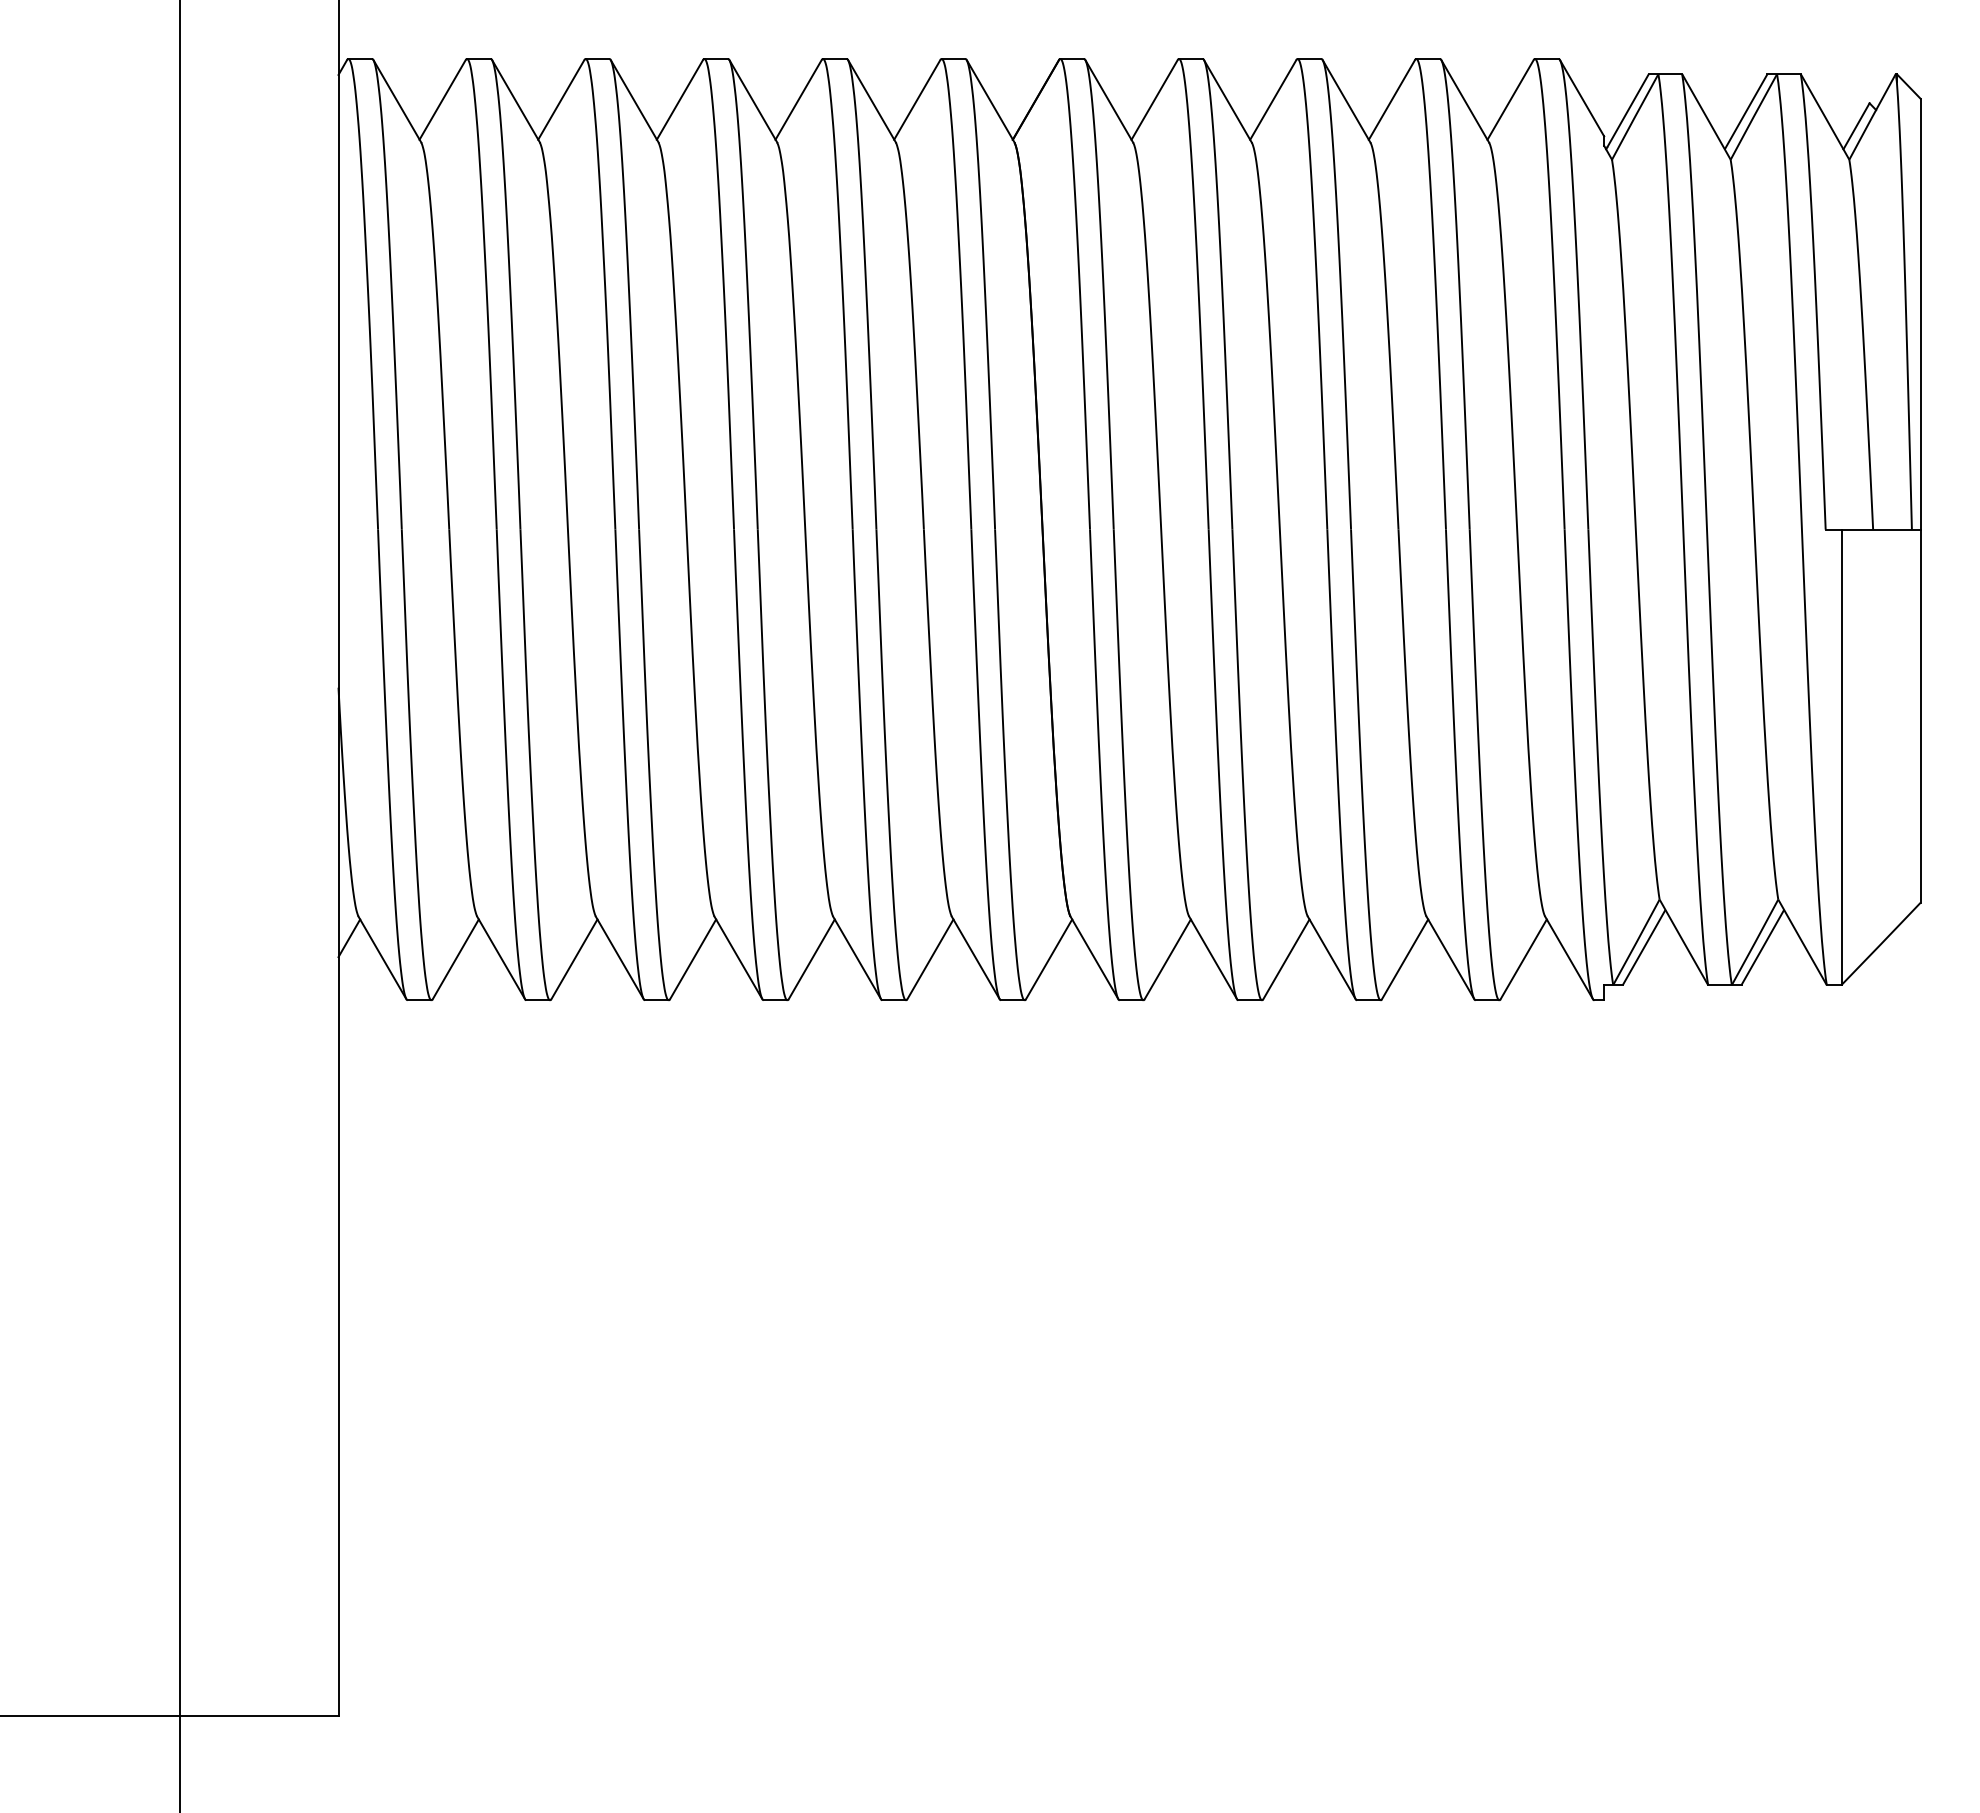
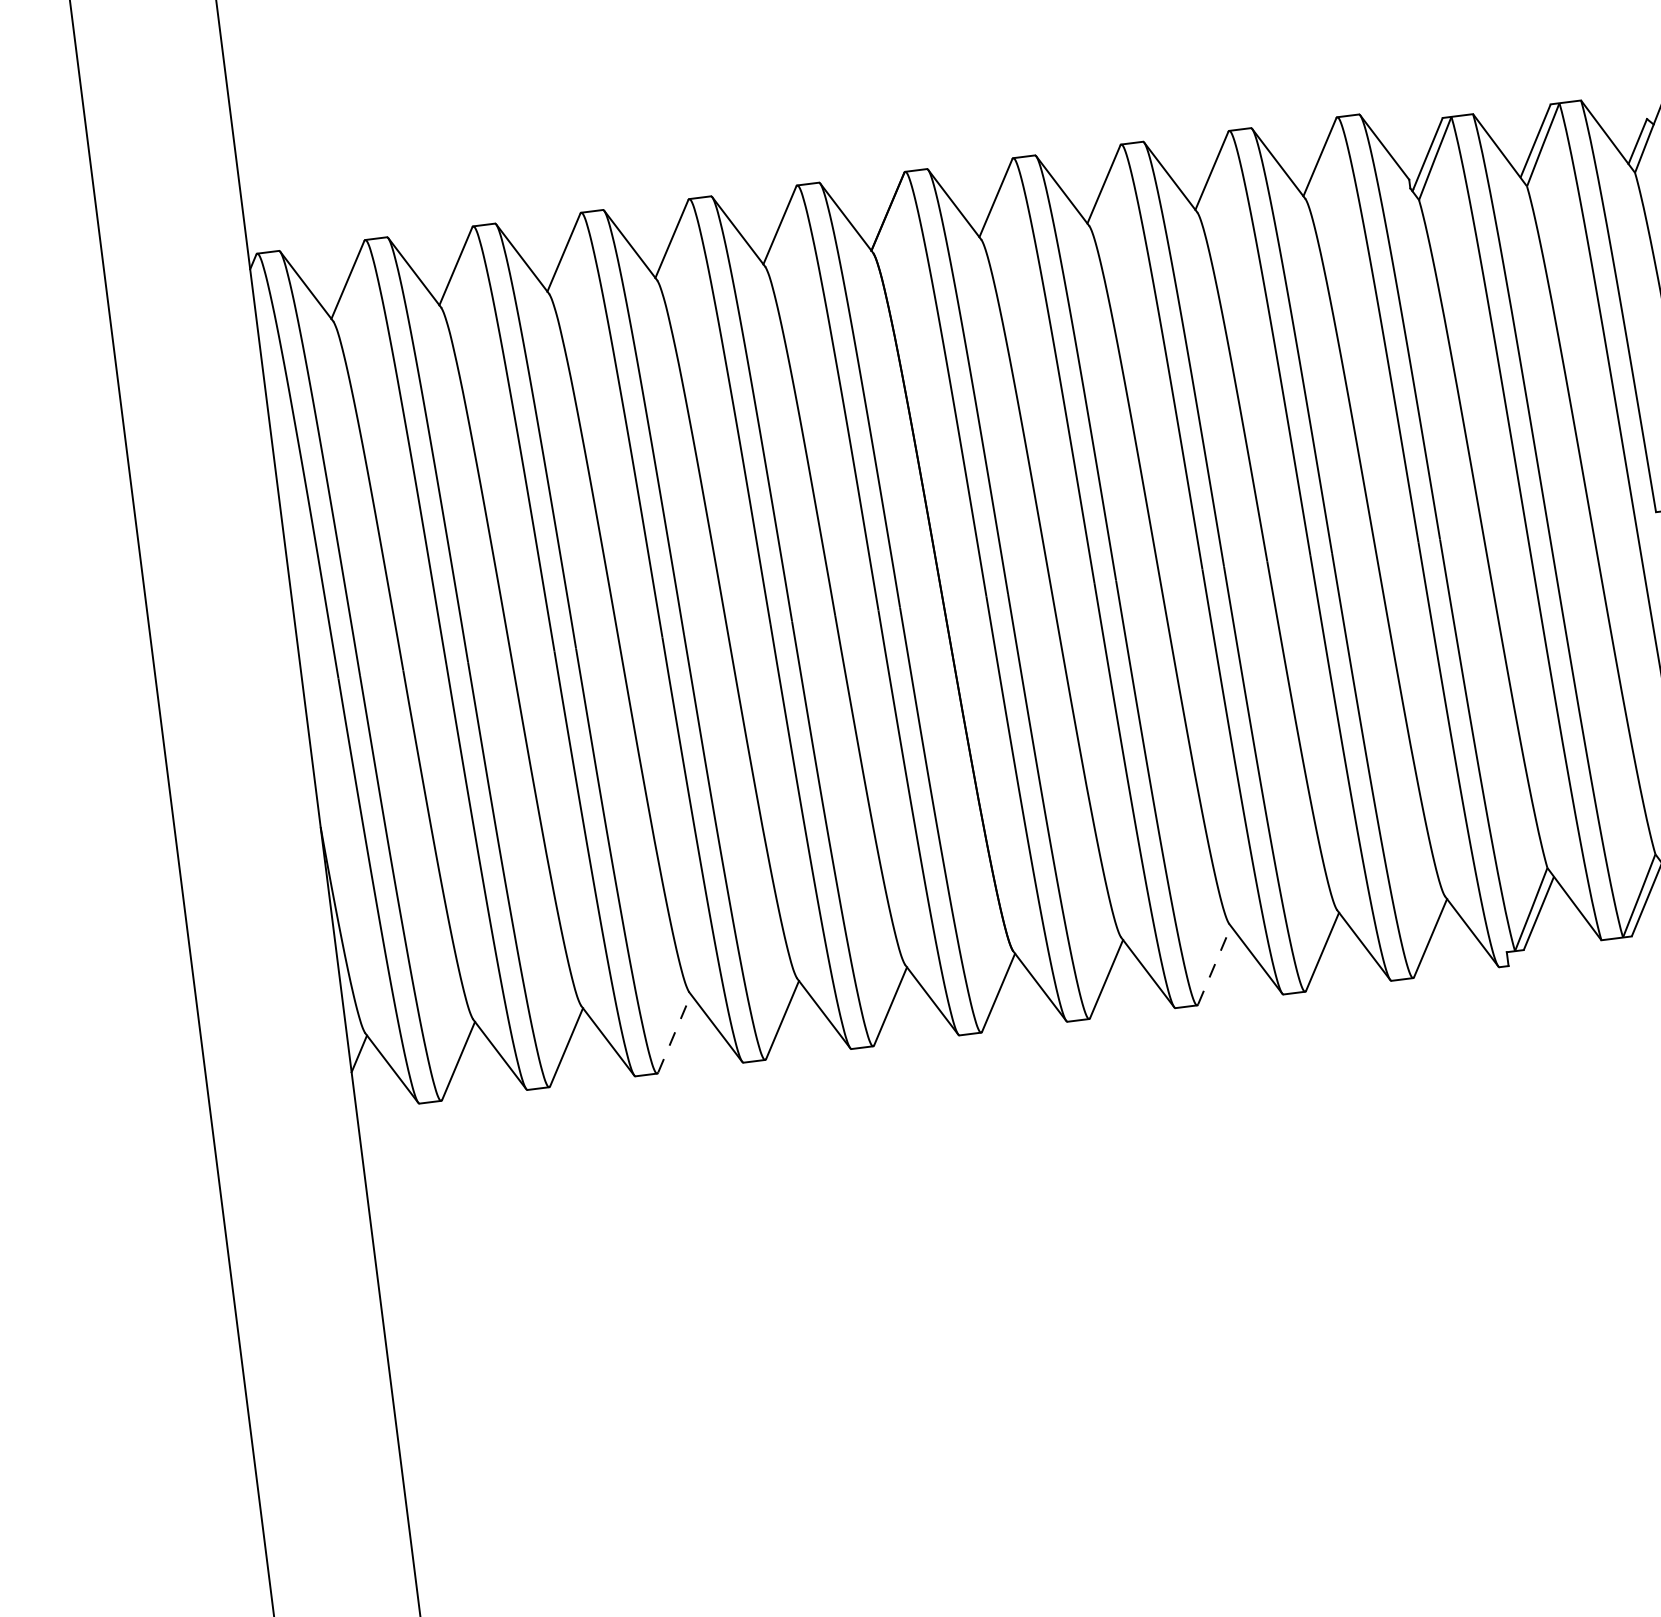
line: (693, 958) -> (674, 1032), solid -> dashed
line: (1286, 958) -> (1214, 964), solid -> dashed

